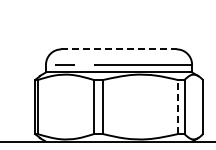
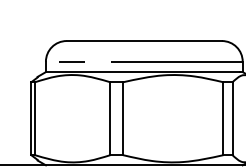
line: (119, 49) -> (144, 41), dashed -> solid
line: (177, 106) -> (223, 117), dashed -> solid

